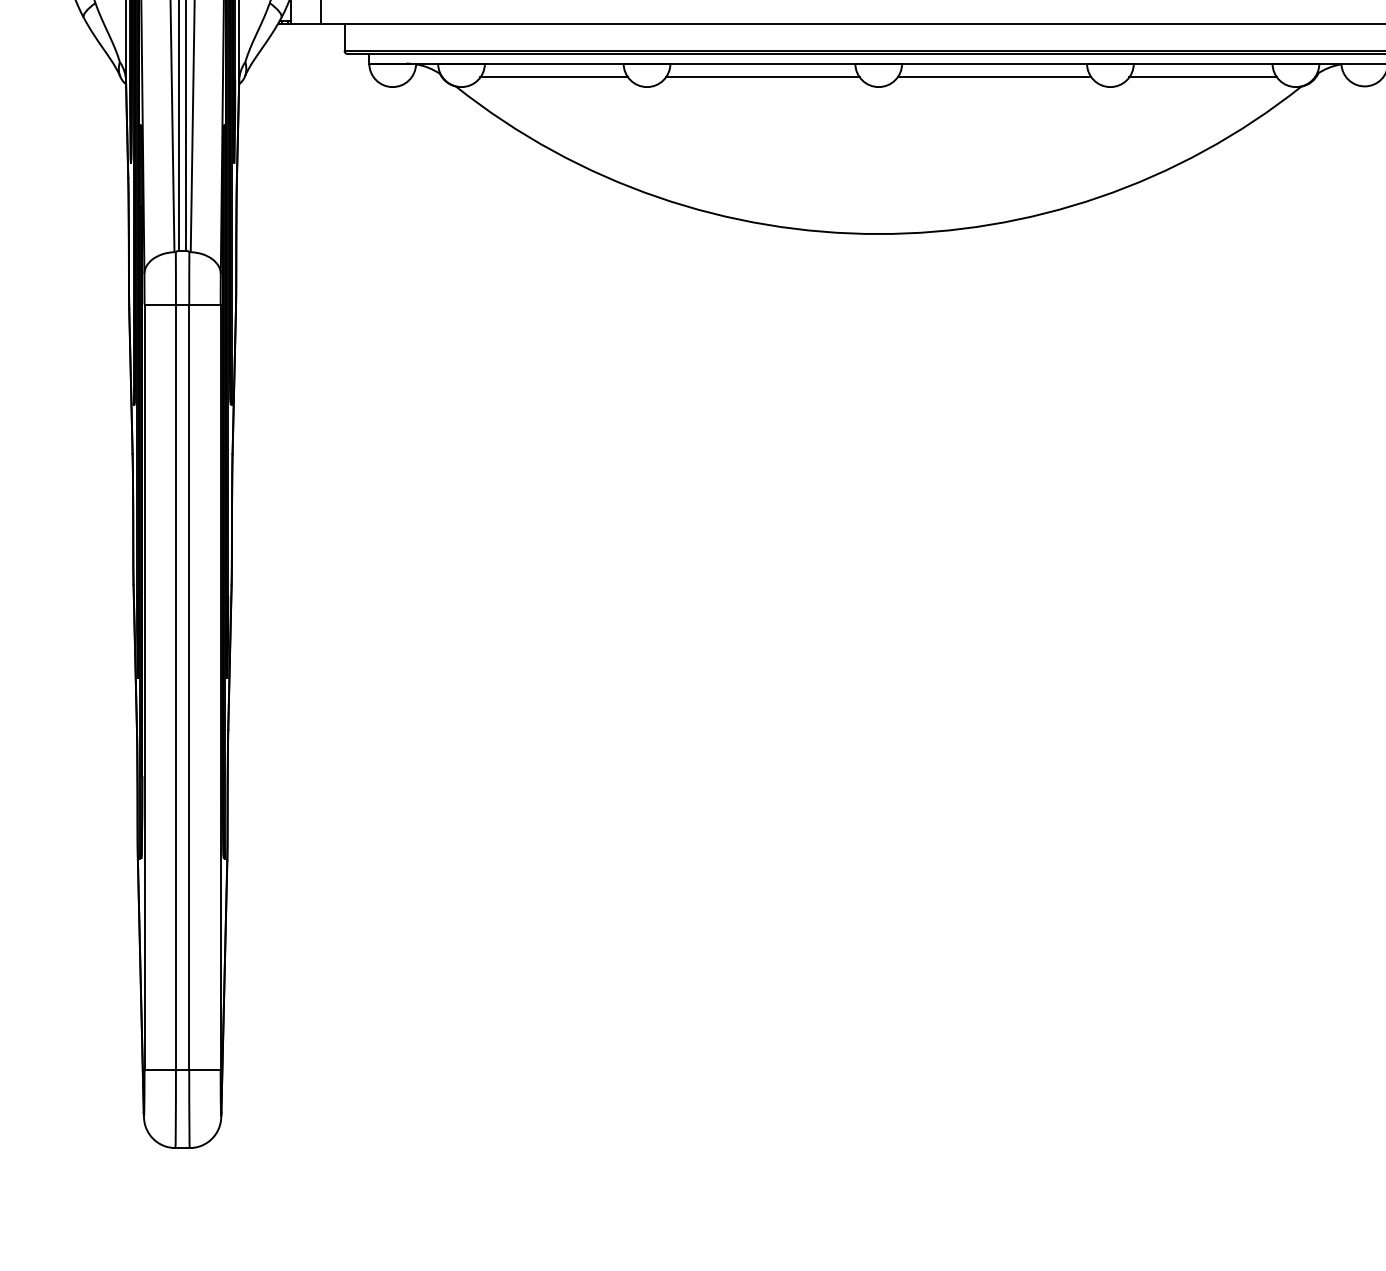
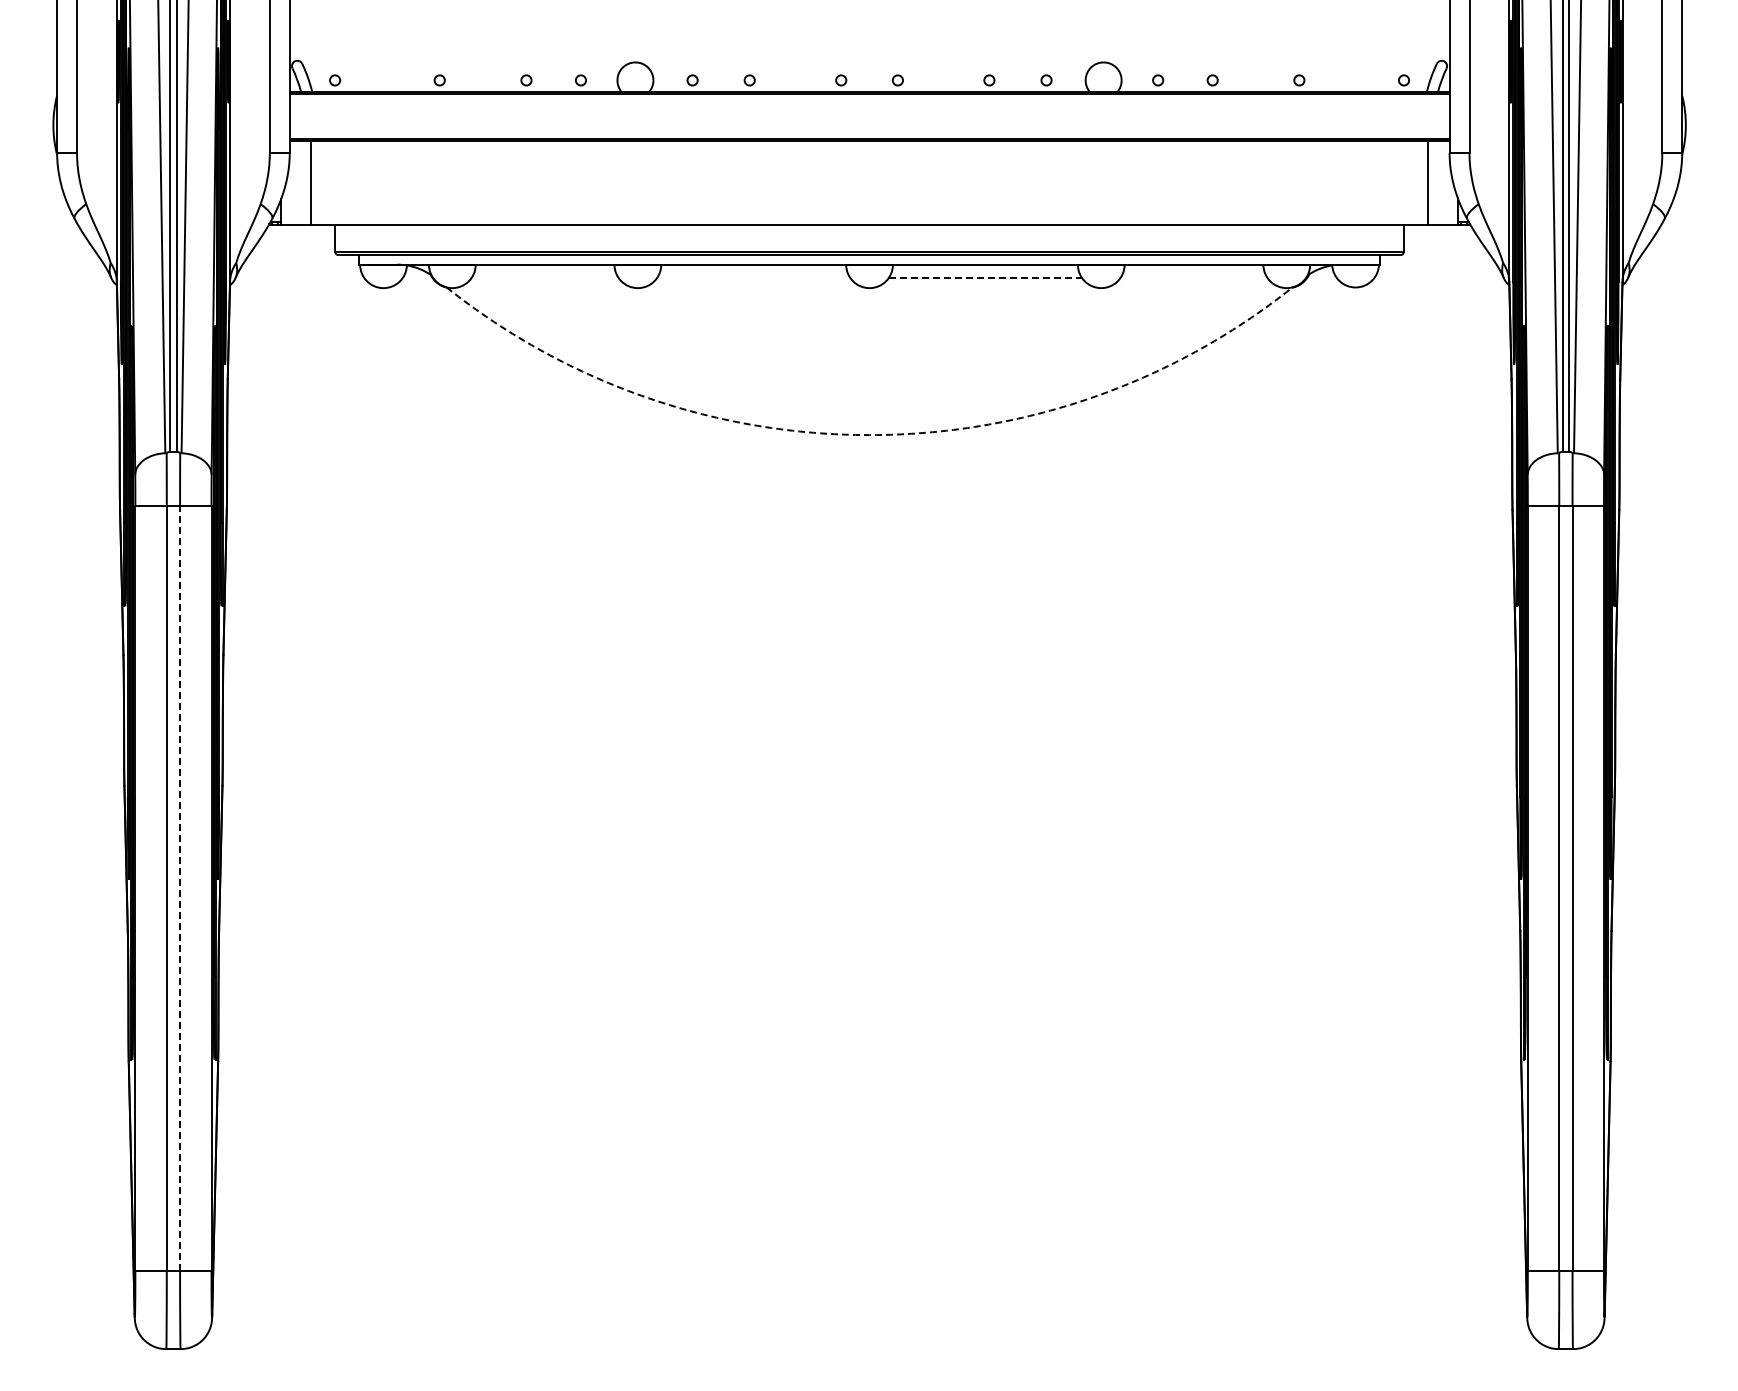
line: (553, 77) -> (544, 278), removed
line: (762, 77) -> (753, 278), removed
line: (994, 77) -> (985, 278), solid -> dashed
line: (1202, 77) -> (1193, 278), removed
arc: (878, 234) -> (869, 435), solid -> dashed
line: (189, 687) -> (180, 888), solid -> dashed

